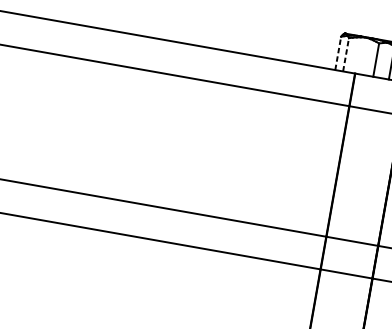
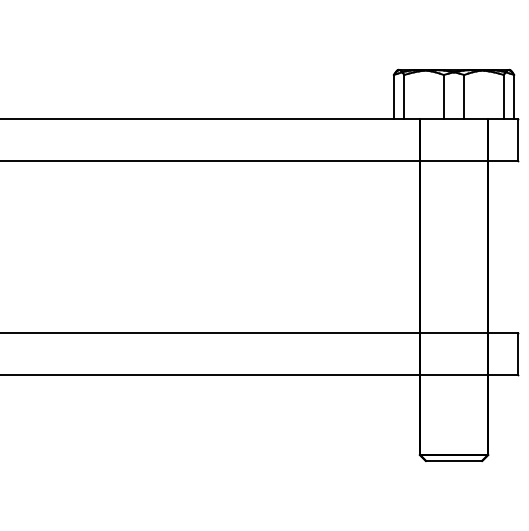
line: (338, 53) -> (394, 96), dashed -> solid
line: (346, 54) -> (404, 96), dashed -> solid

